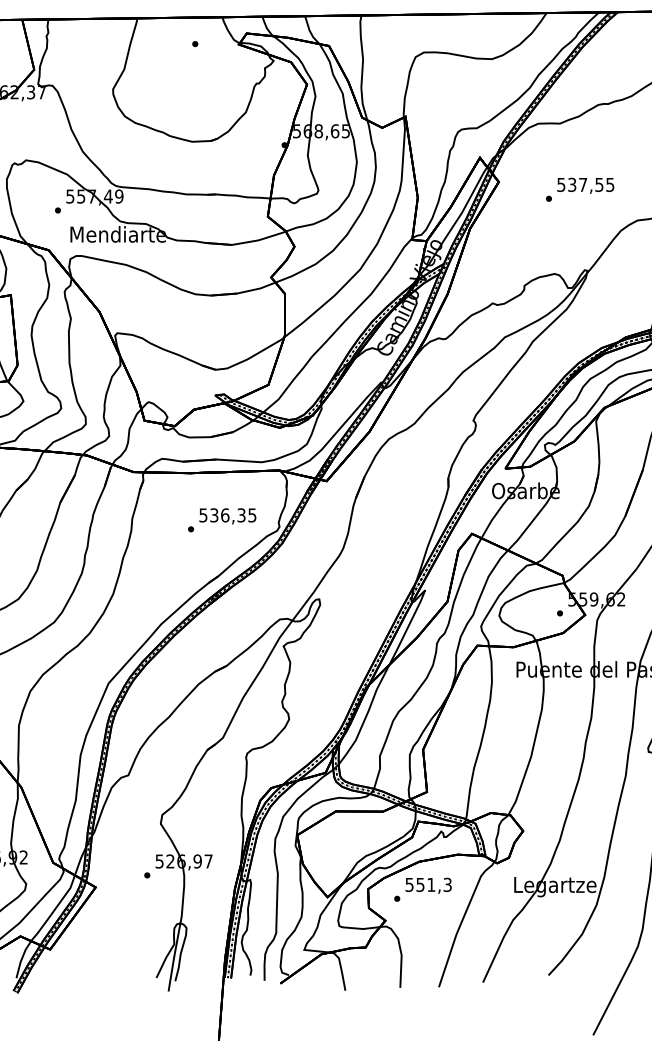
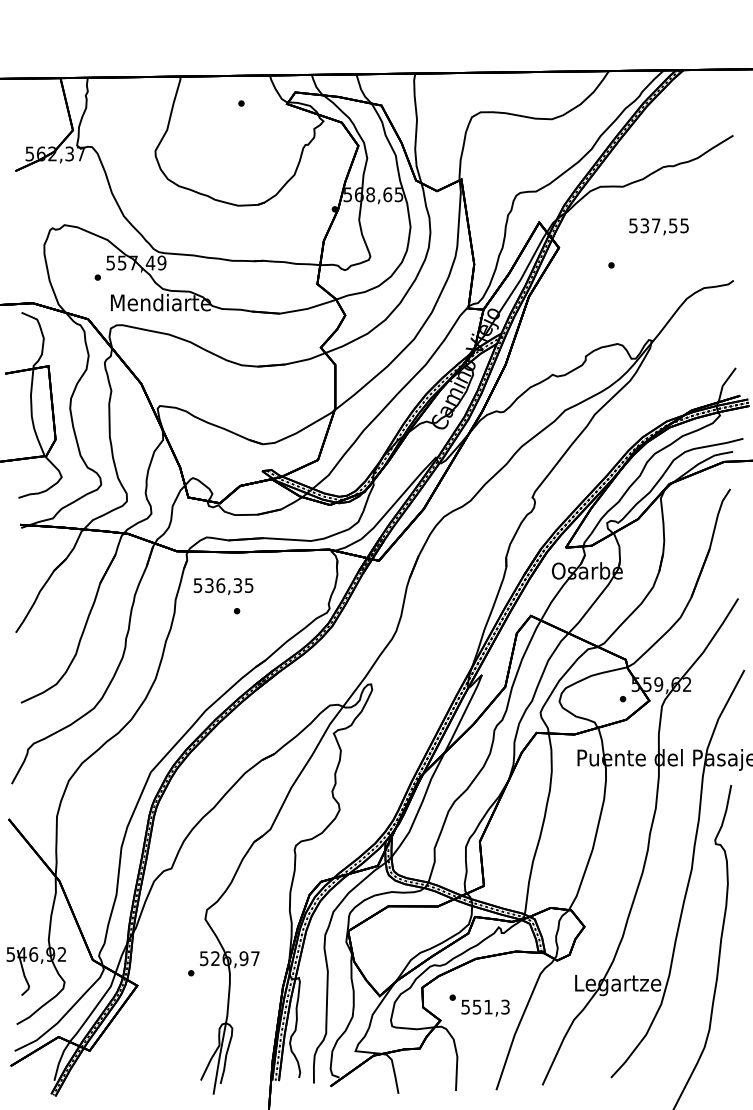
text: (585, 185) -> (658, 226), moved
text: (227, 516) -> (223, 586), moved
text: (428, 885) -> (485, 1007), moved

